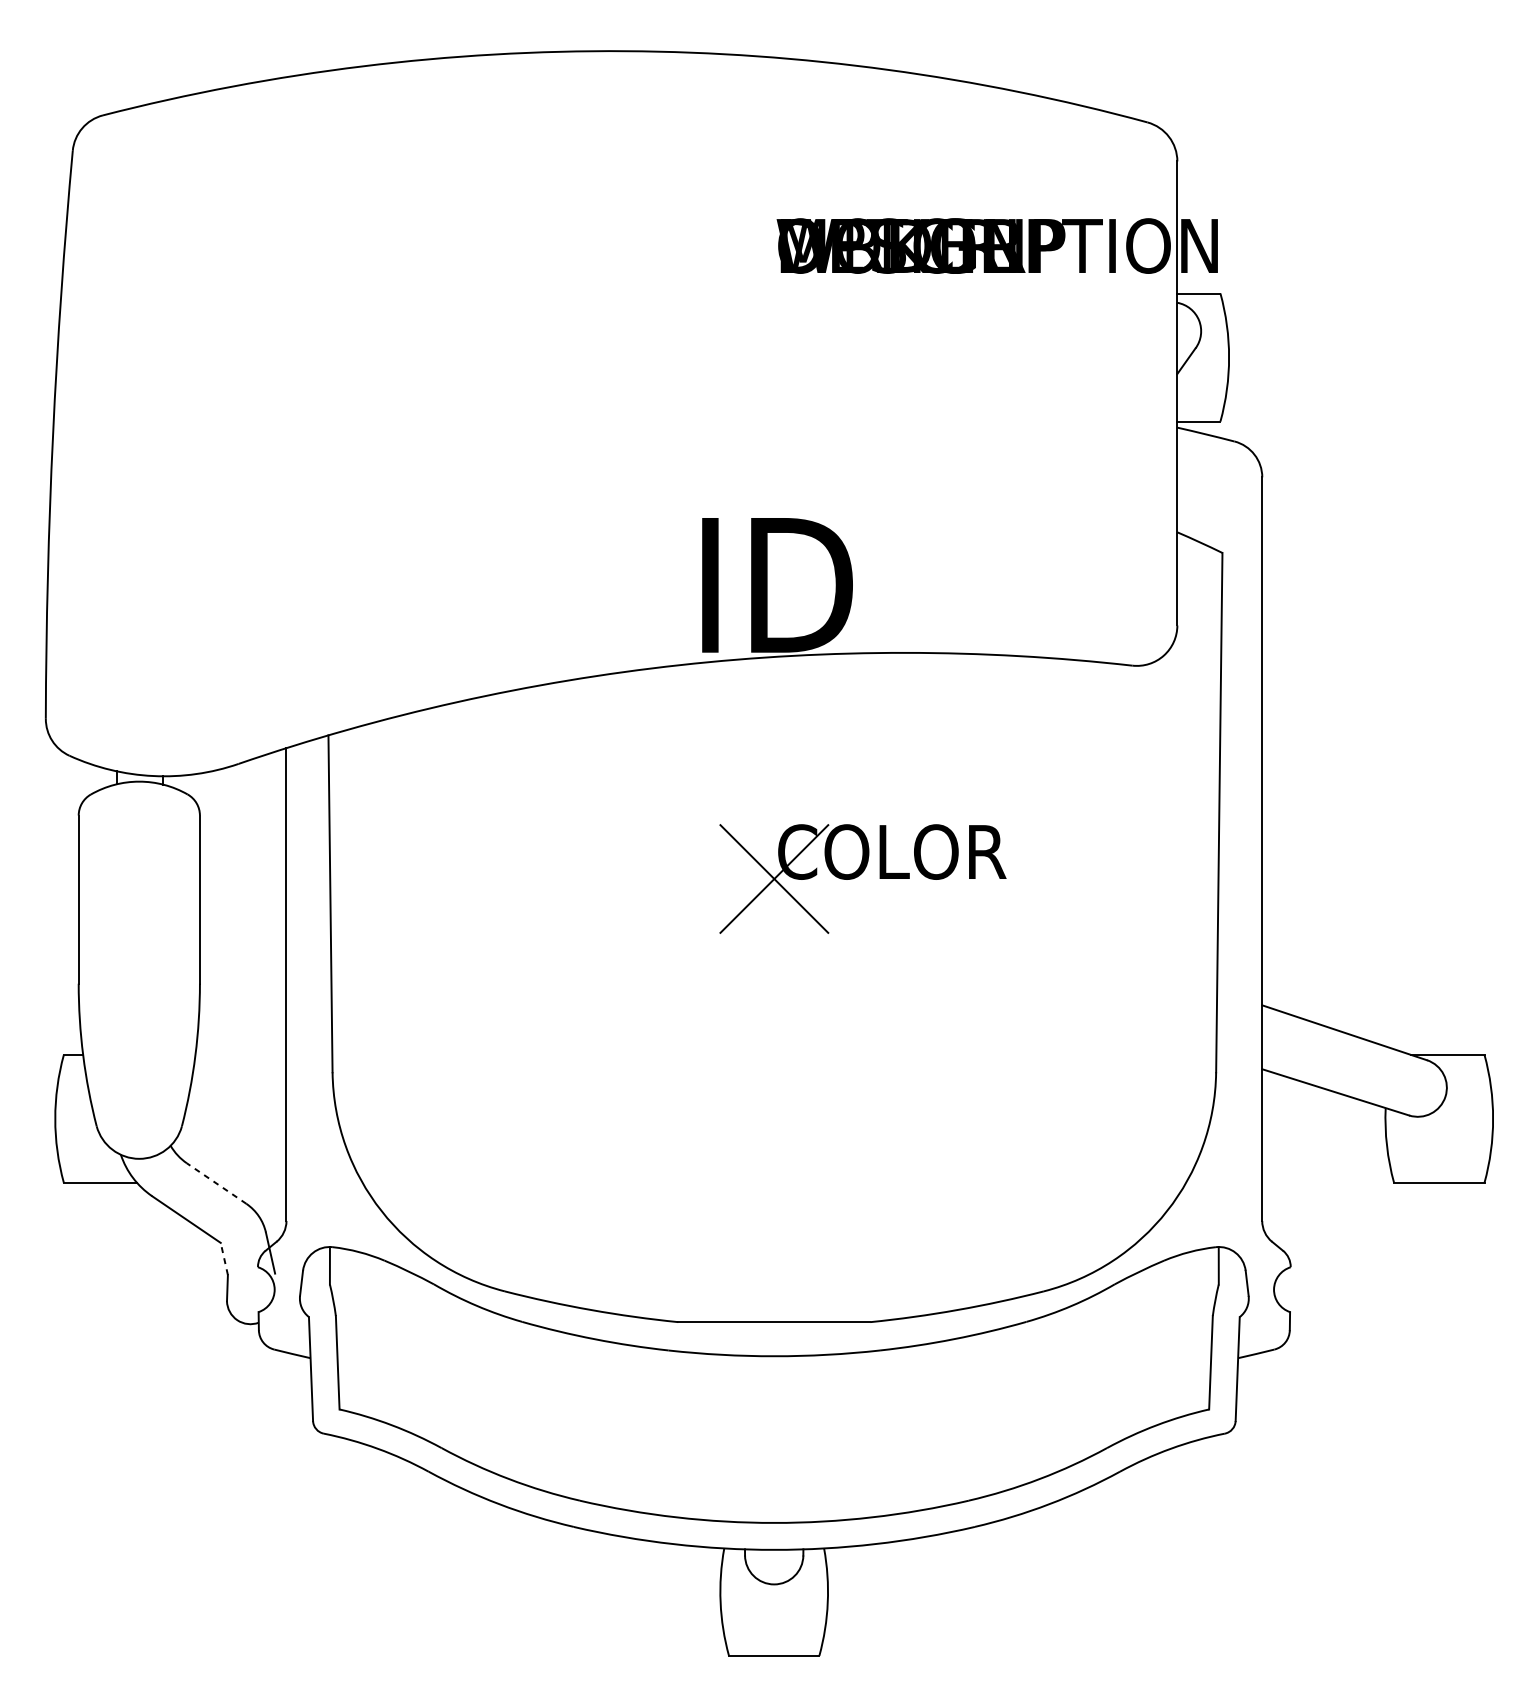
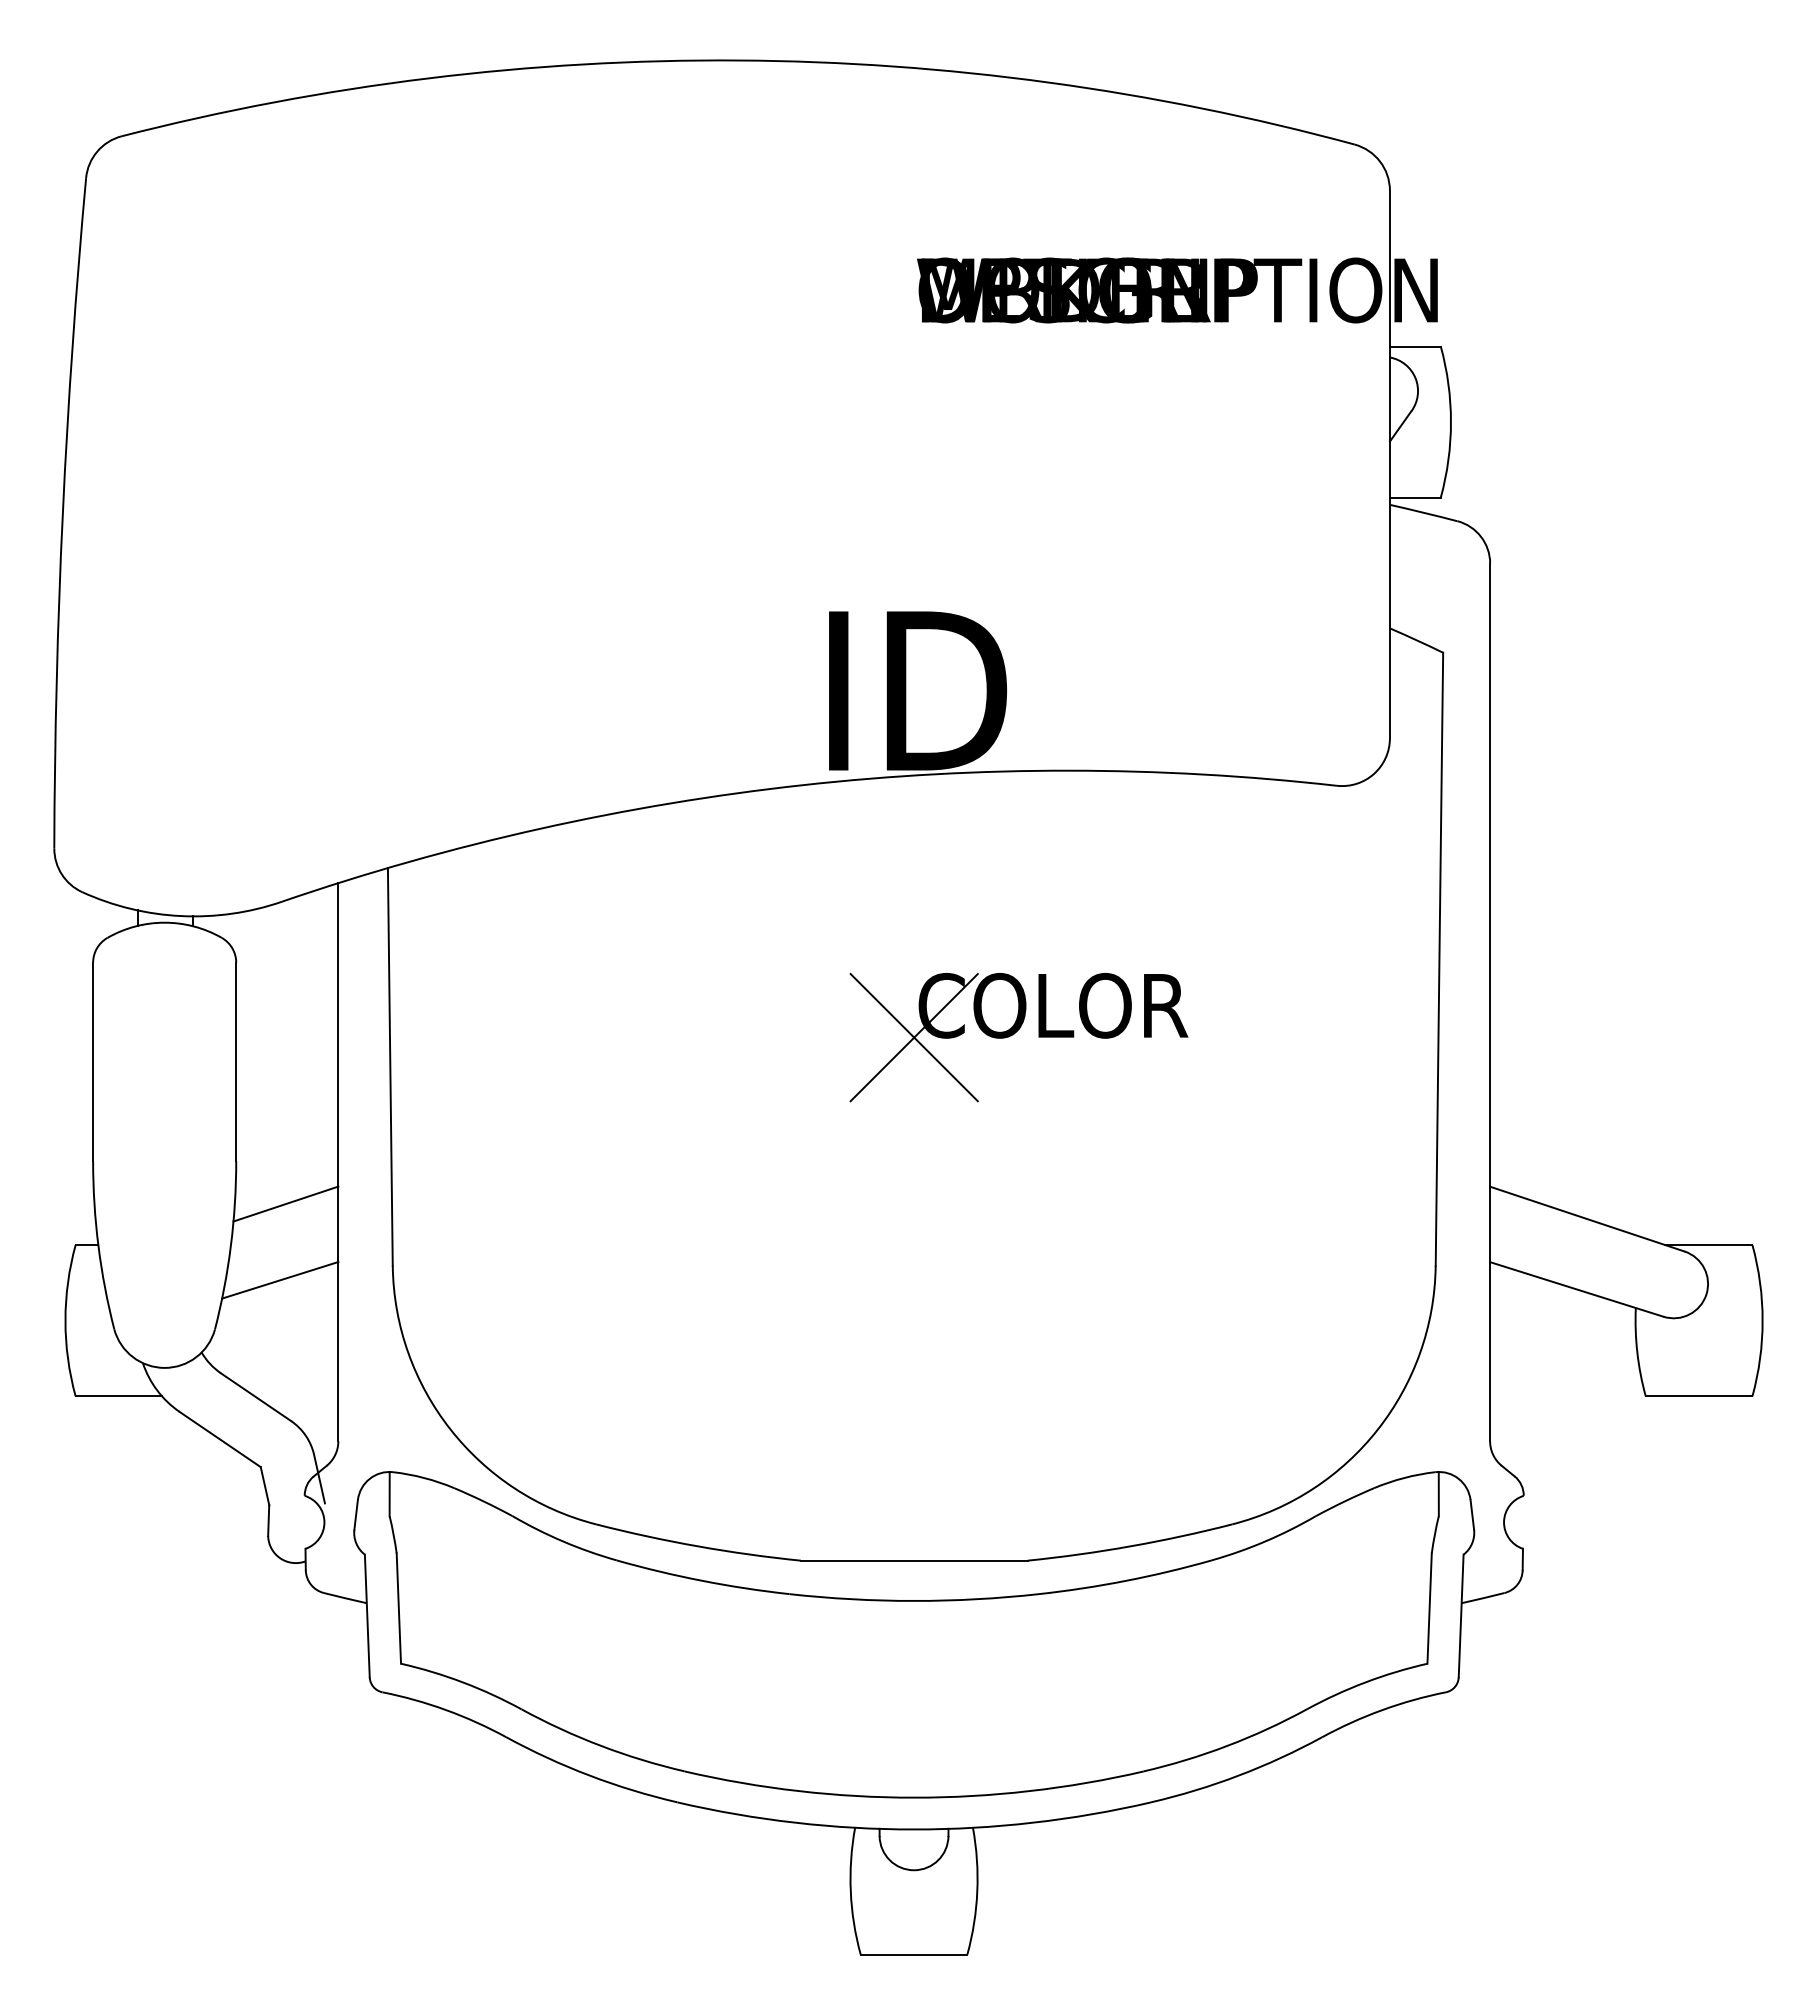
line: (241, 1019) -> (285, 1203), added
line: (237, 1084) -> (280, 1280), added
line: (217, 1183) -> (256, 1397), dashed -> solid
line: (223, 1258) -> (264, 1485), dashed -> solid

